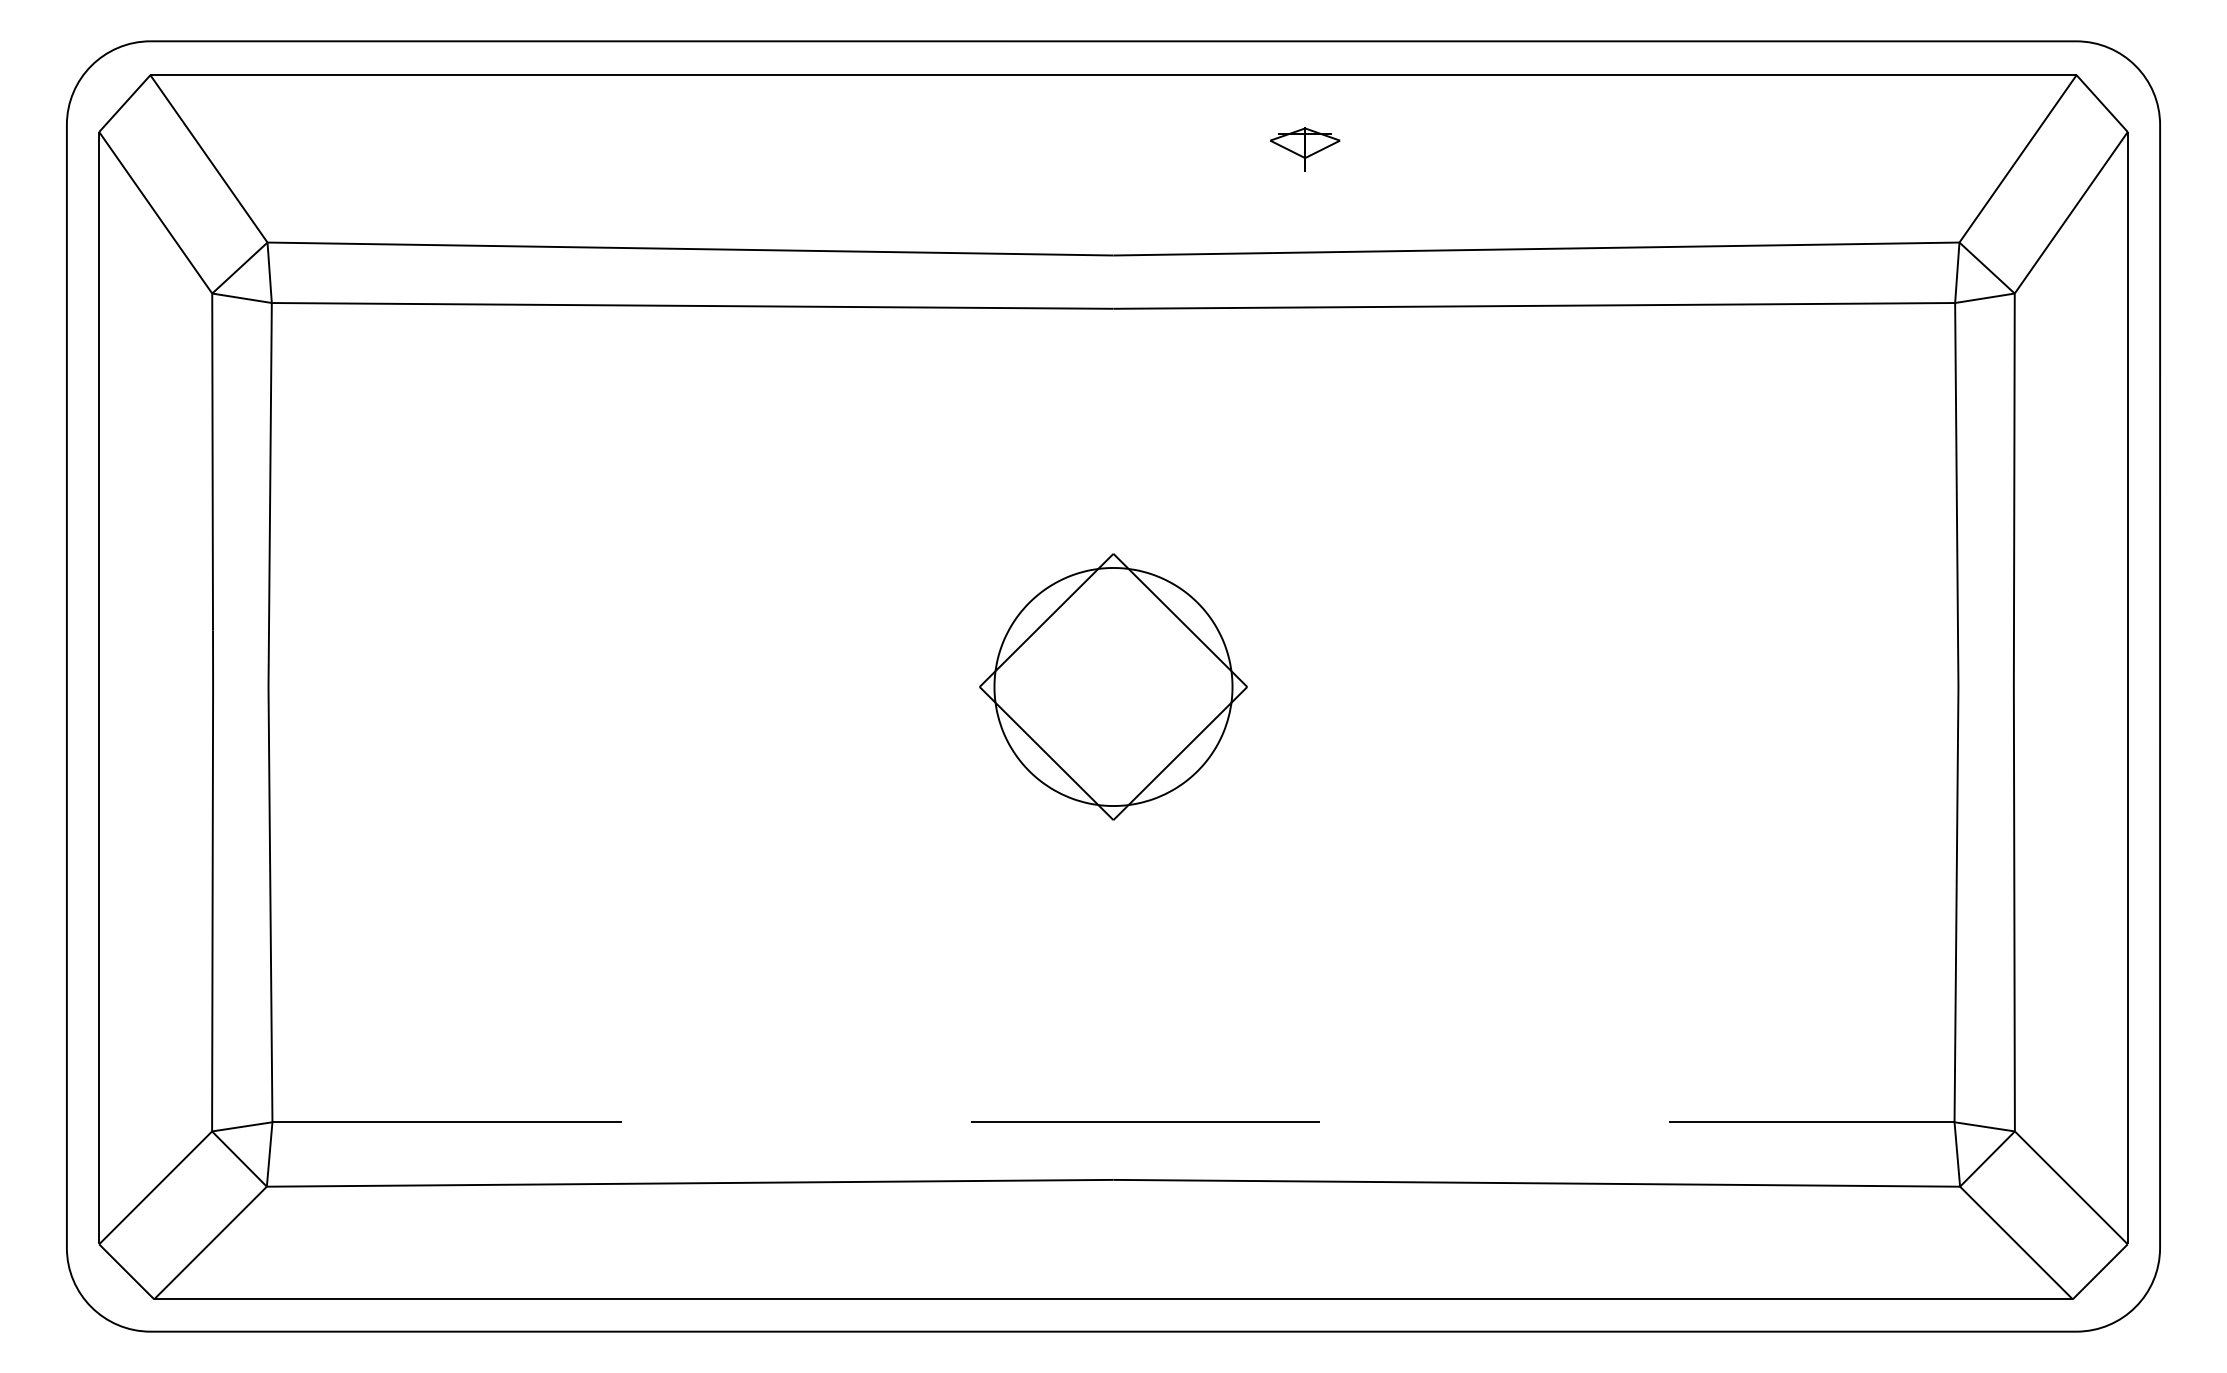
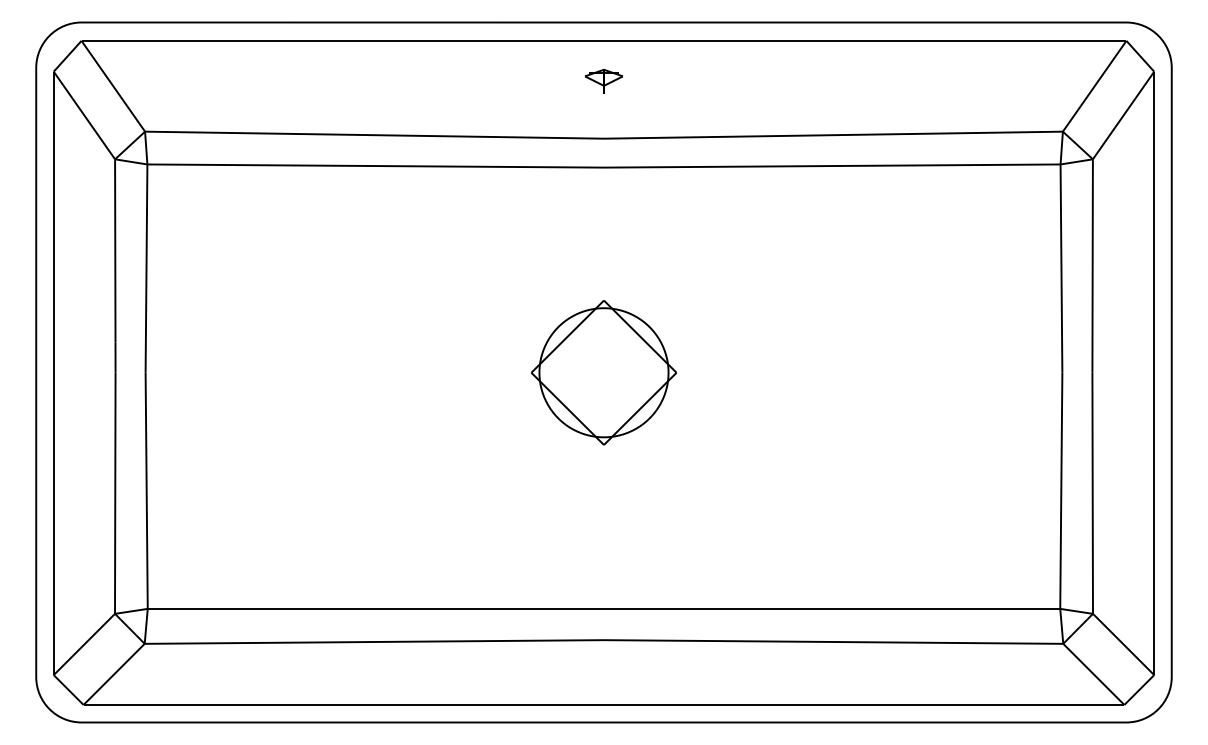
part: (1304, 150) -> (603, 81), moved
line: (1114, 1121) -> (604, 608), dashed -> solid

